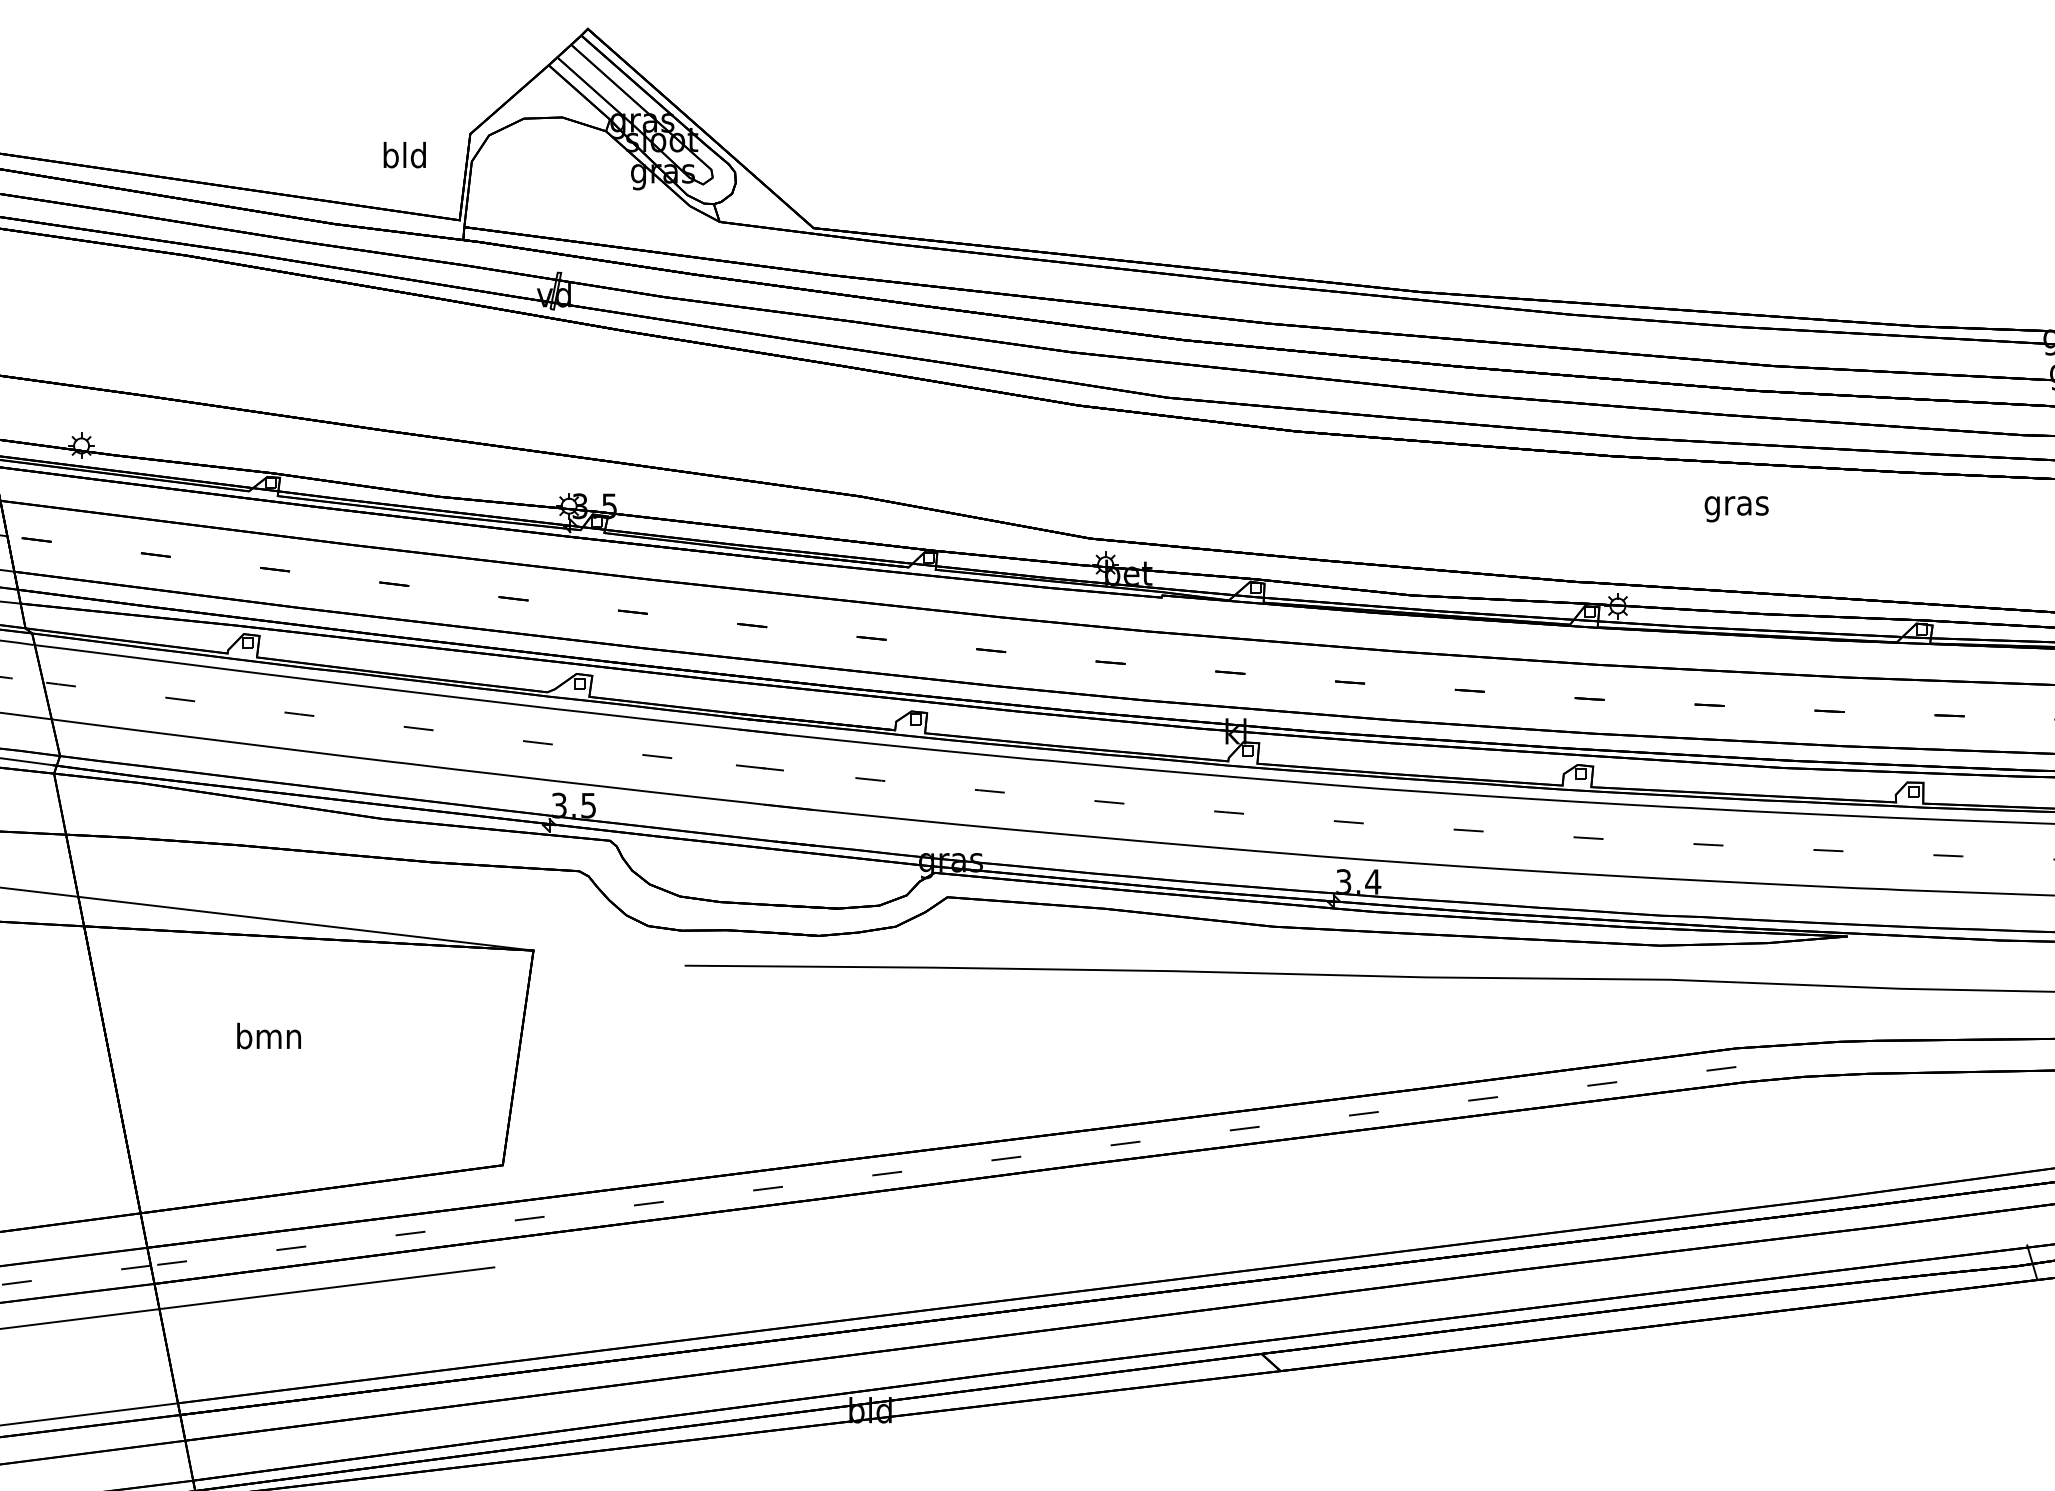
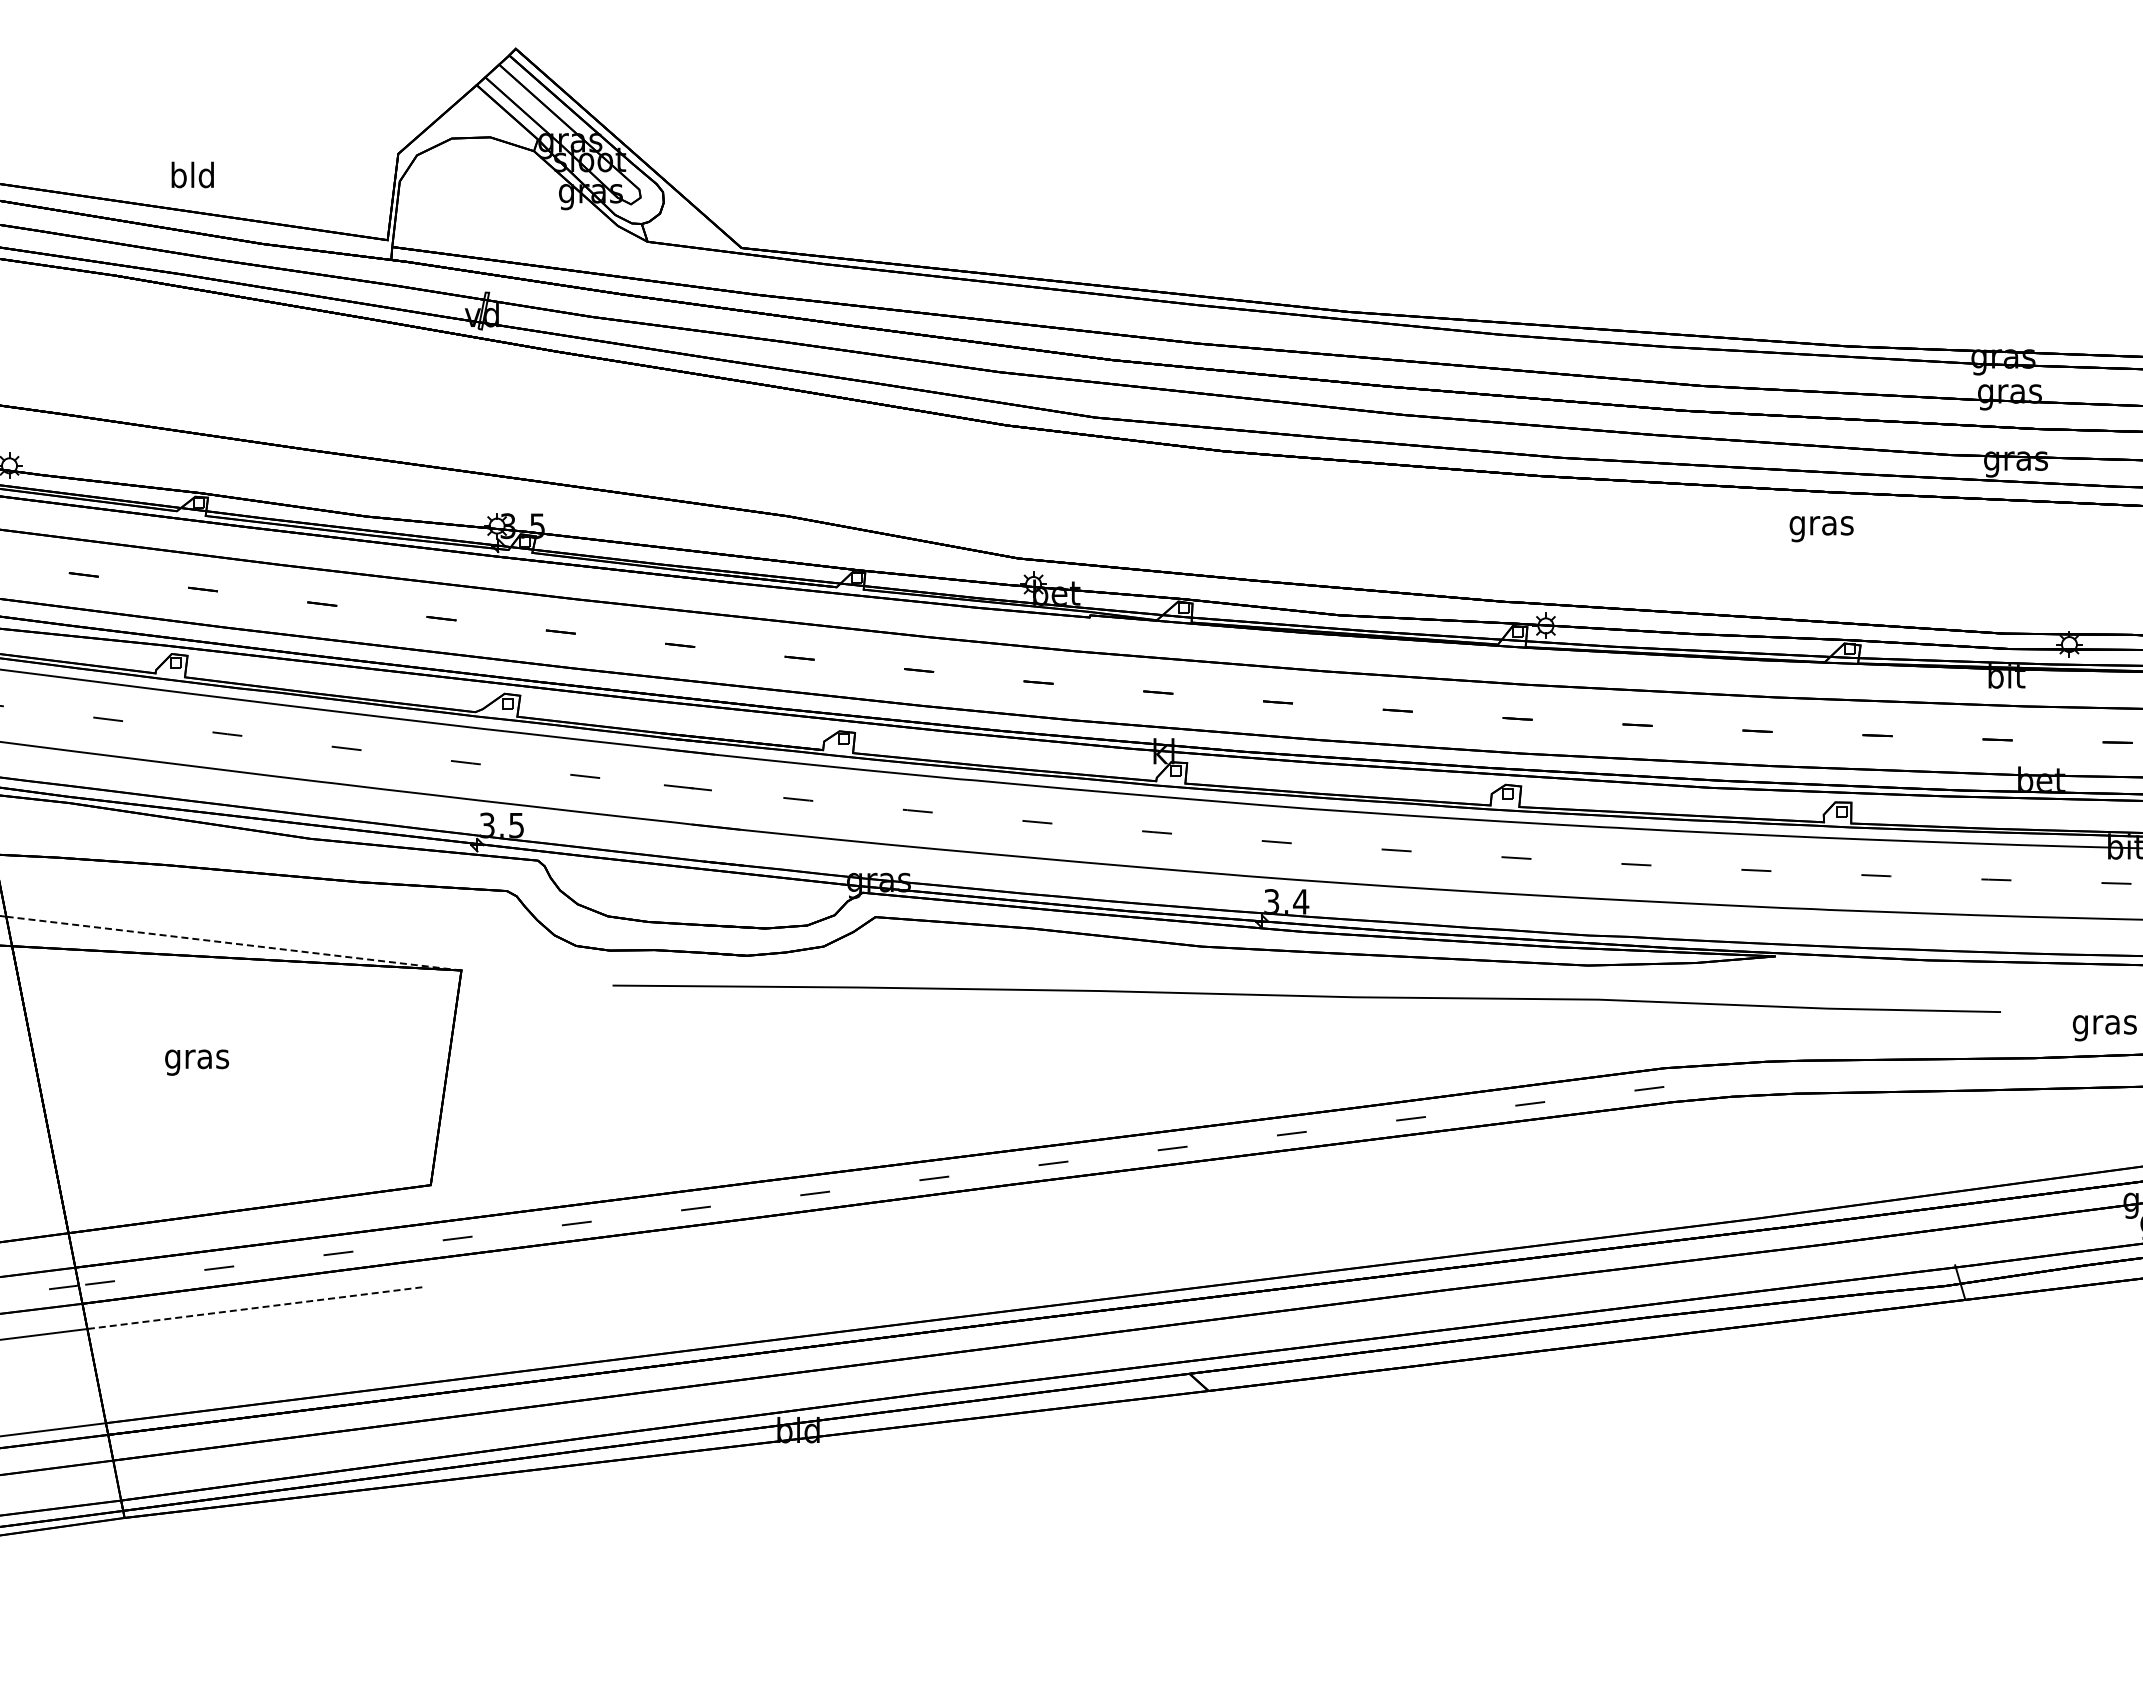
text: (404, 154) -> (192, 174), moved
text: (1736, 509) -> (1821, 529), moved
line: (305, 923) -> (233, 943), solid -> dashed
text: (269, 1038) -> (197, 1058), bmn -> gras
line: (326, 1288) -> (254, 1308), solid -> dashed

